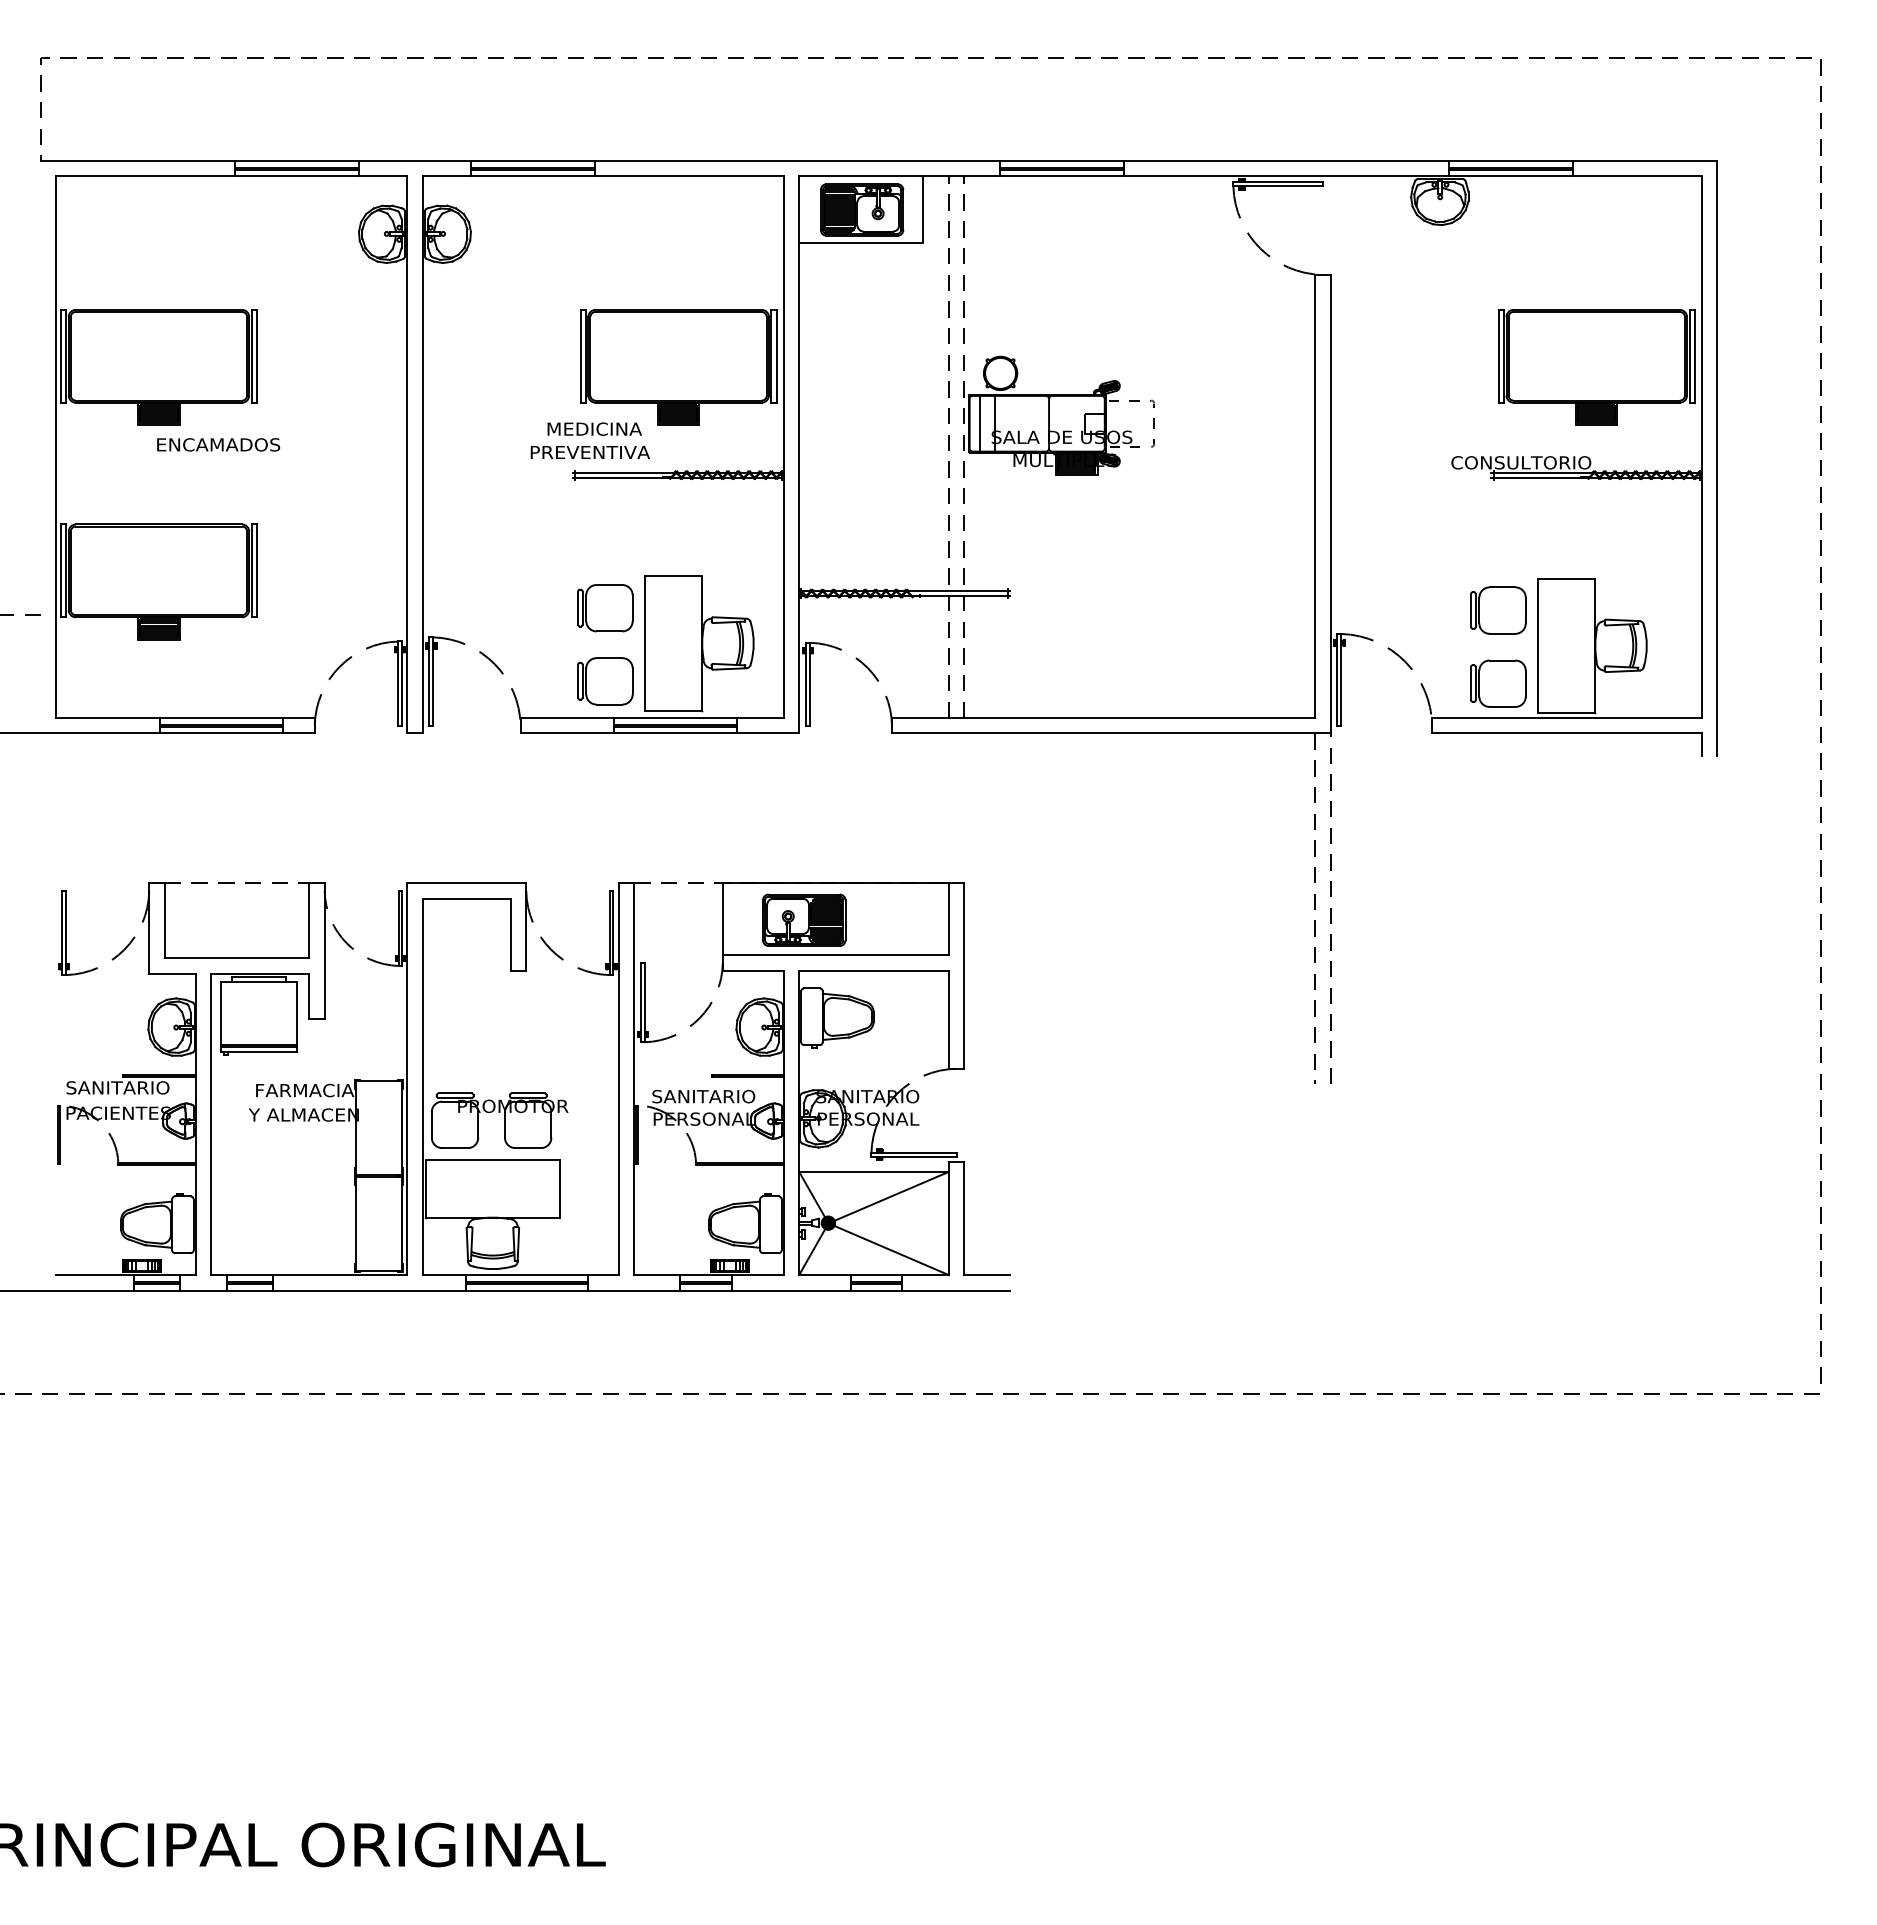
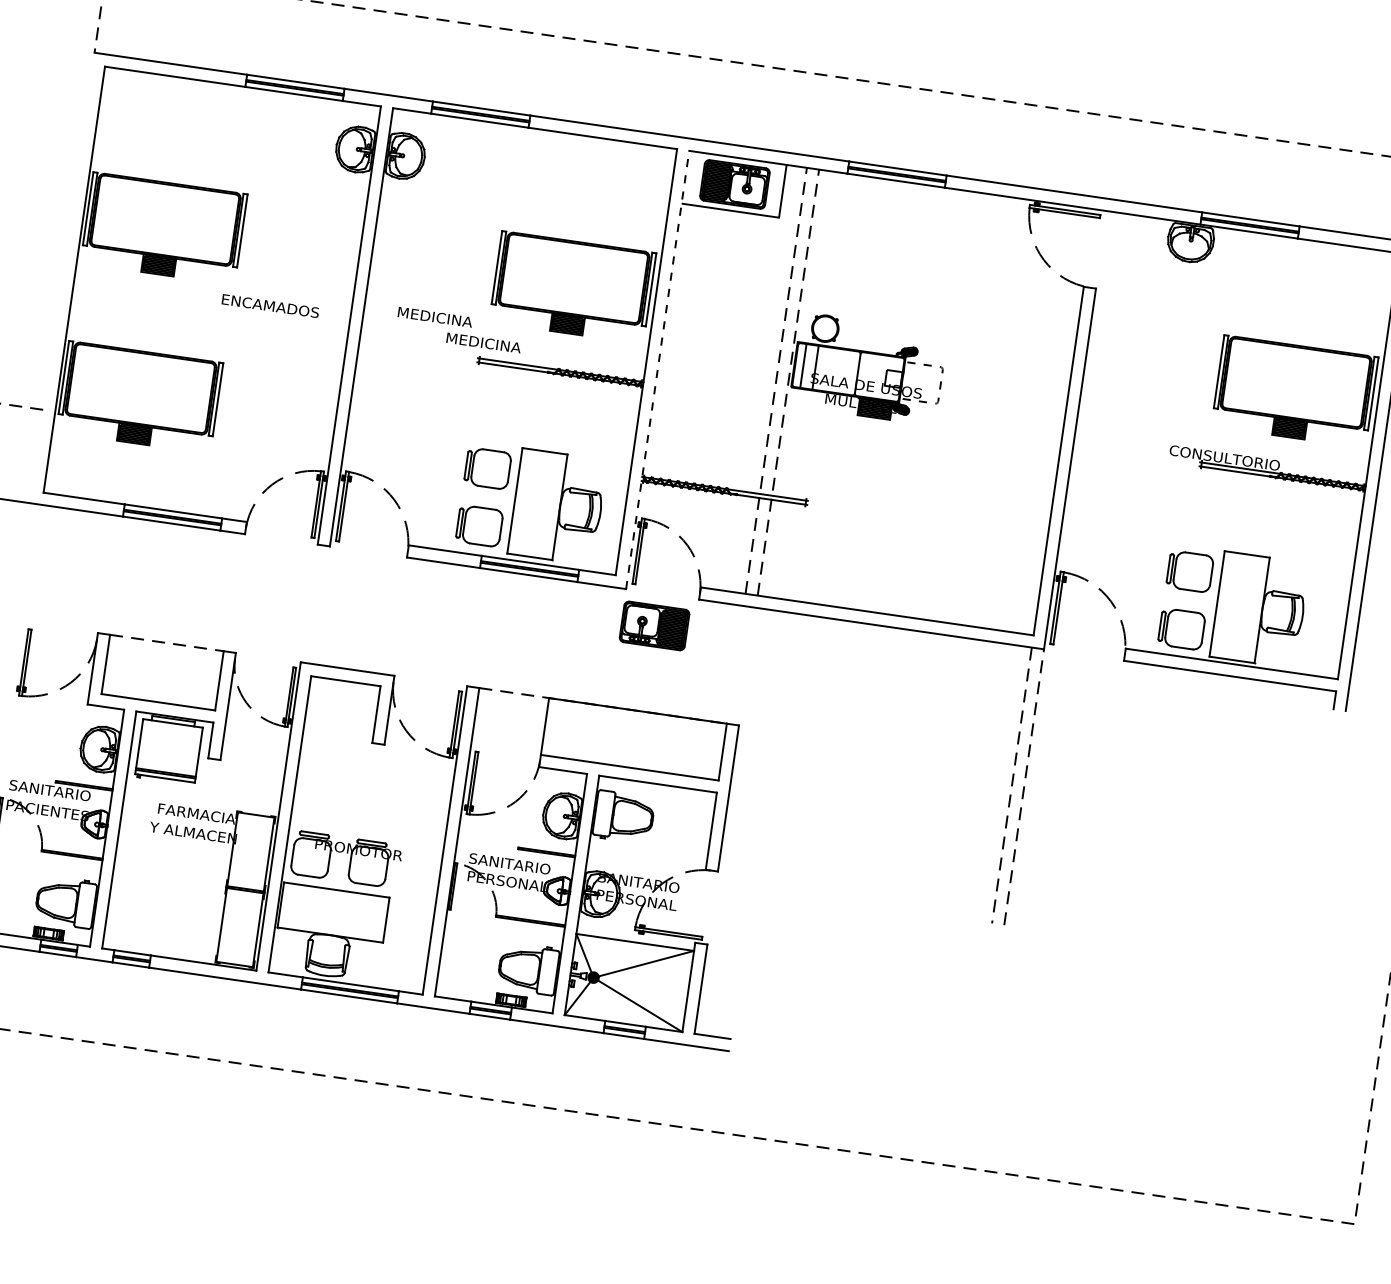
text: (594, 428) -> (435, 316), moved
text: (218, 444) -> (270, 305), moved
text: (590, 452) -> (493, 344), PREVENTIVA -> MEDICINA
line: (799, 454) -> (657, 369), solid -> dashed
part: (804, 919) -> (654, 625), moved

